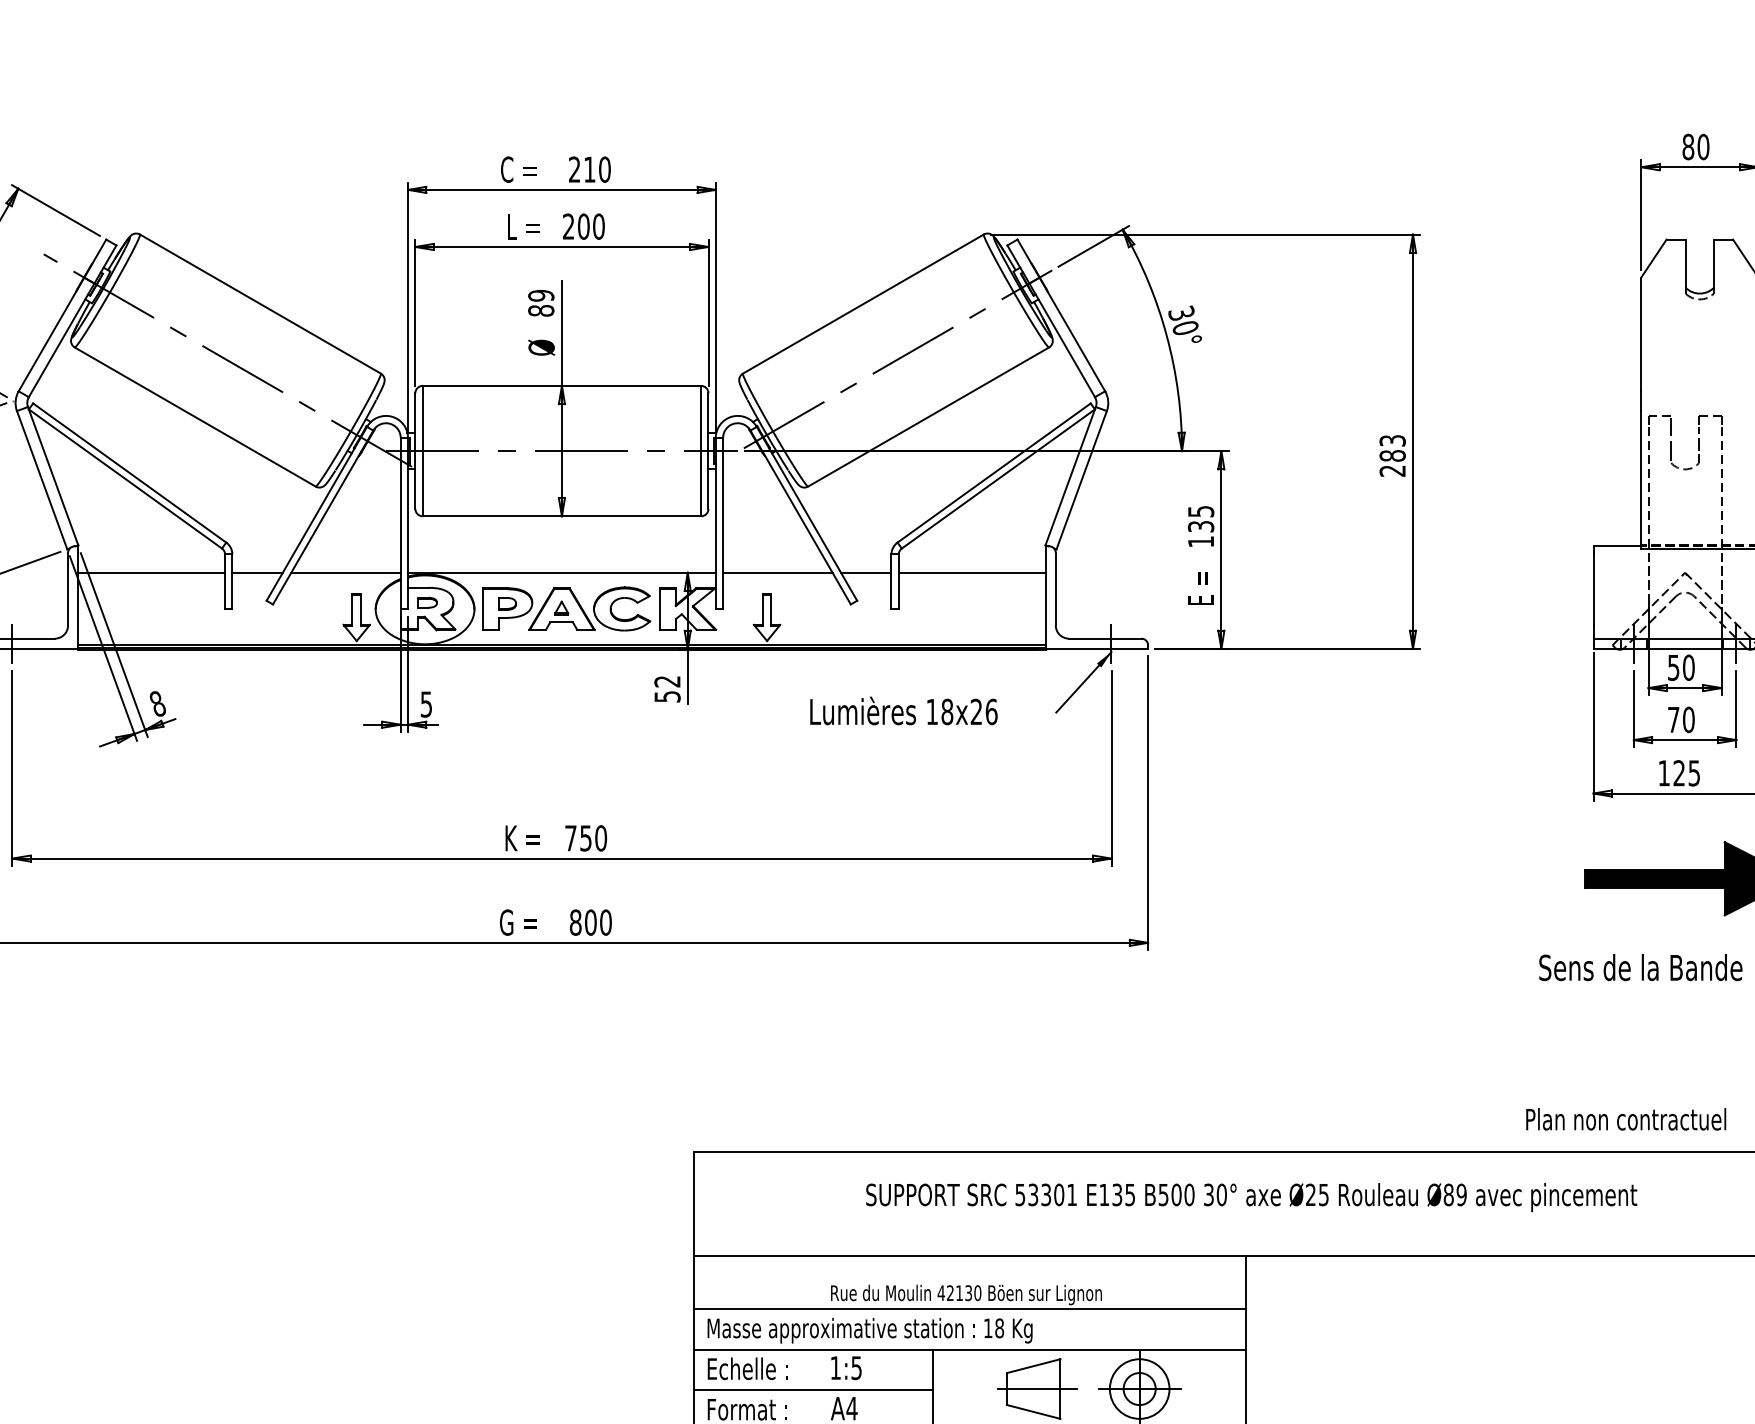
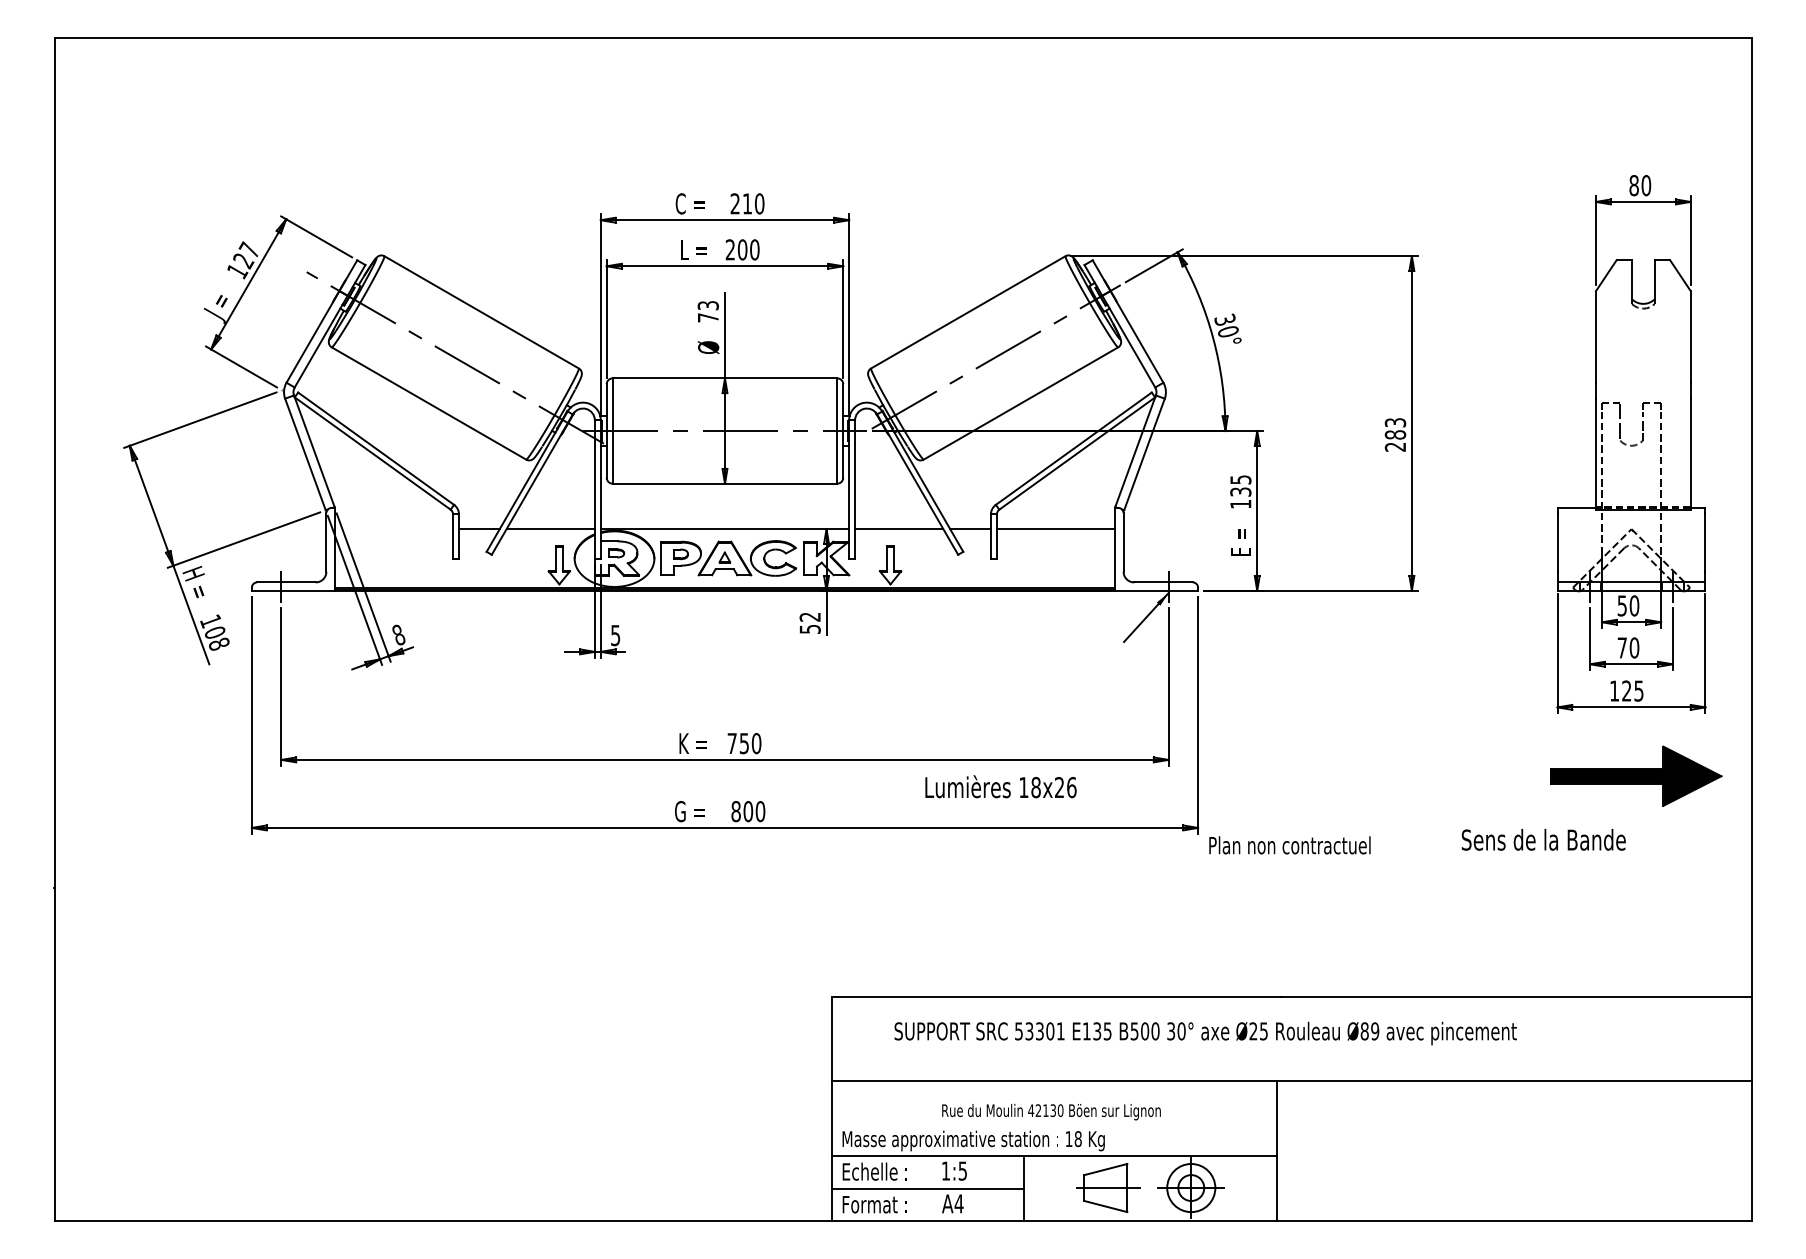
text: (540, 303) -> (707, 311), 89 -> 73
line: (151, 573) -> (393, 529), removed
text: (903, 710) -> (1000, 786), moved
text: (1640, 967) -> (1543, 839), moved
text: (1625, 1119) -> (1289, 845), moved
text: (1251, 1197) -> (1205, 1033), moved
line: (968, 1309) -> (1053, 1123), removed

